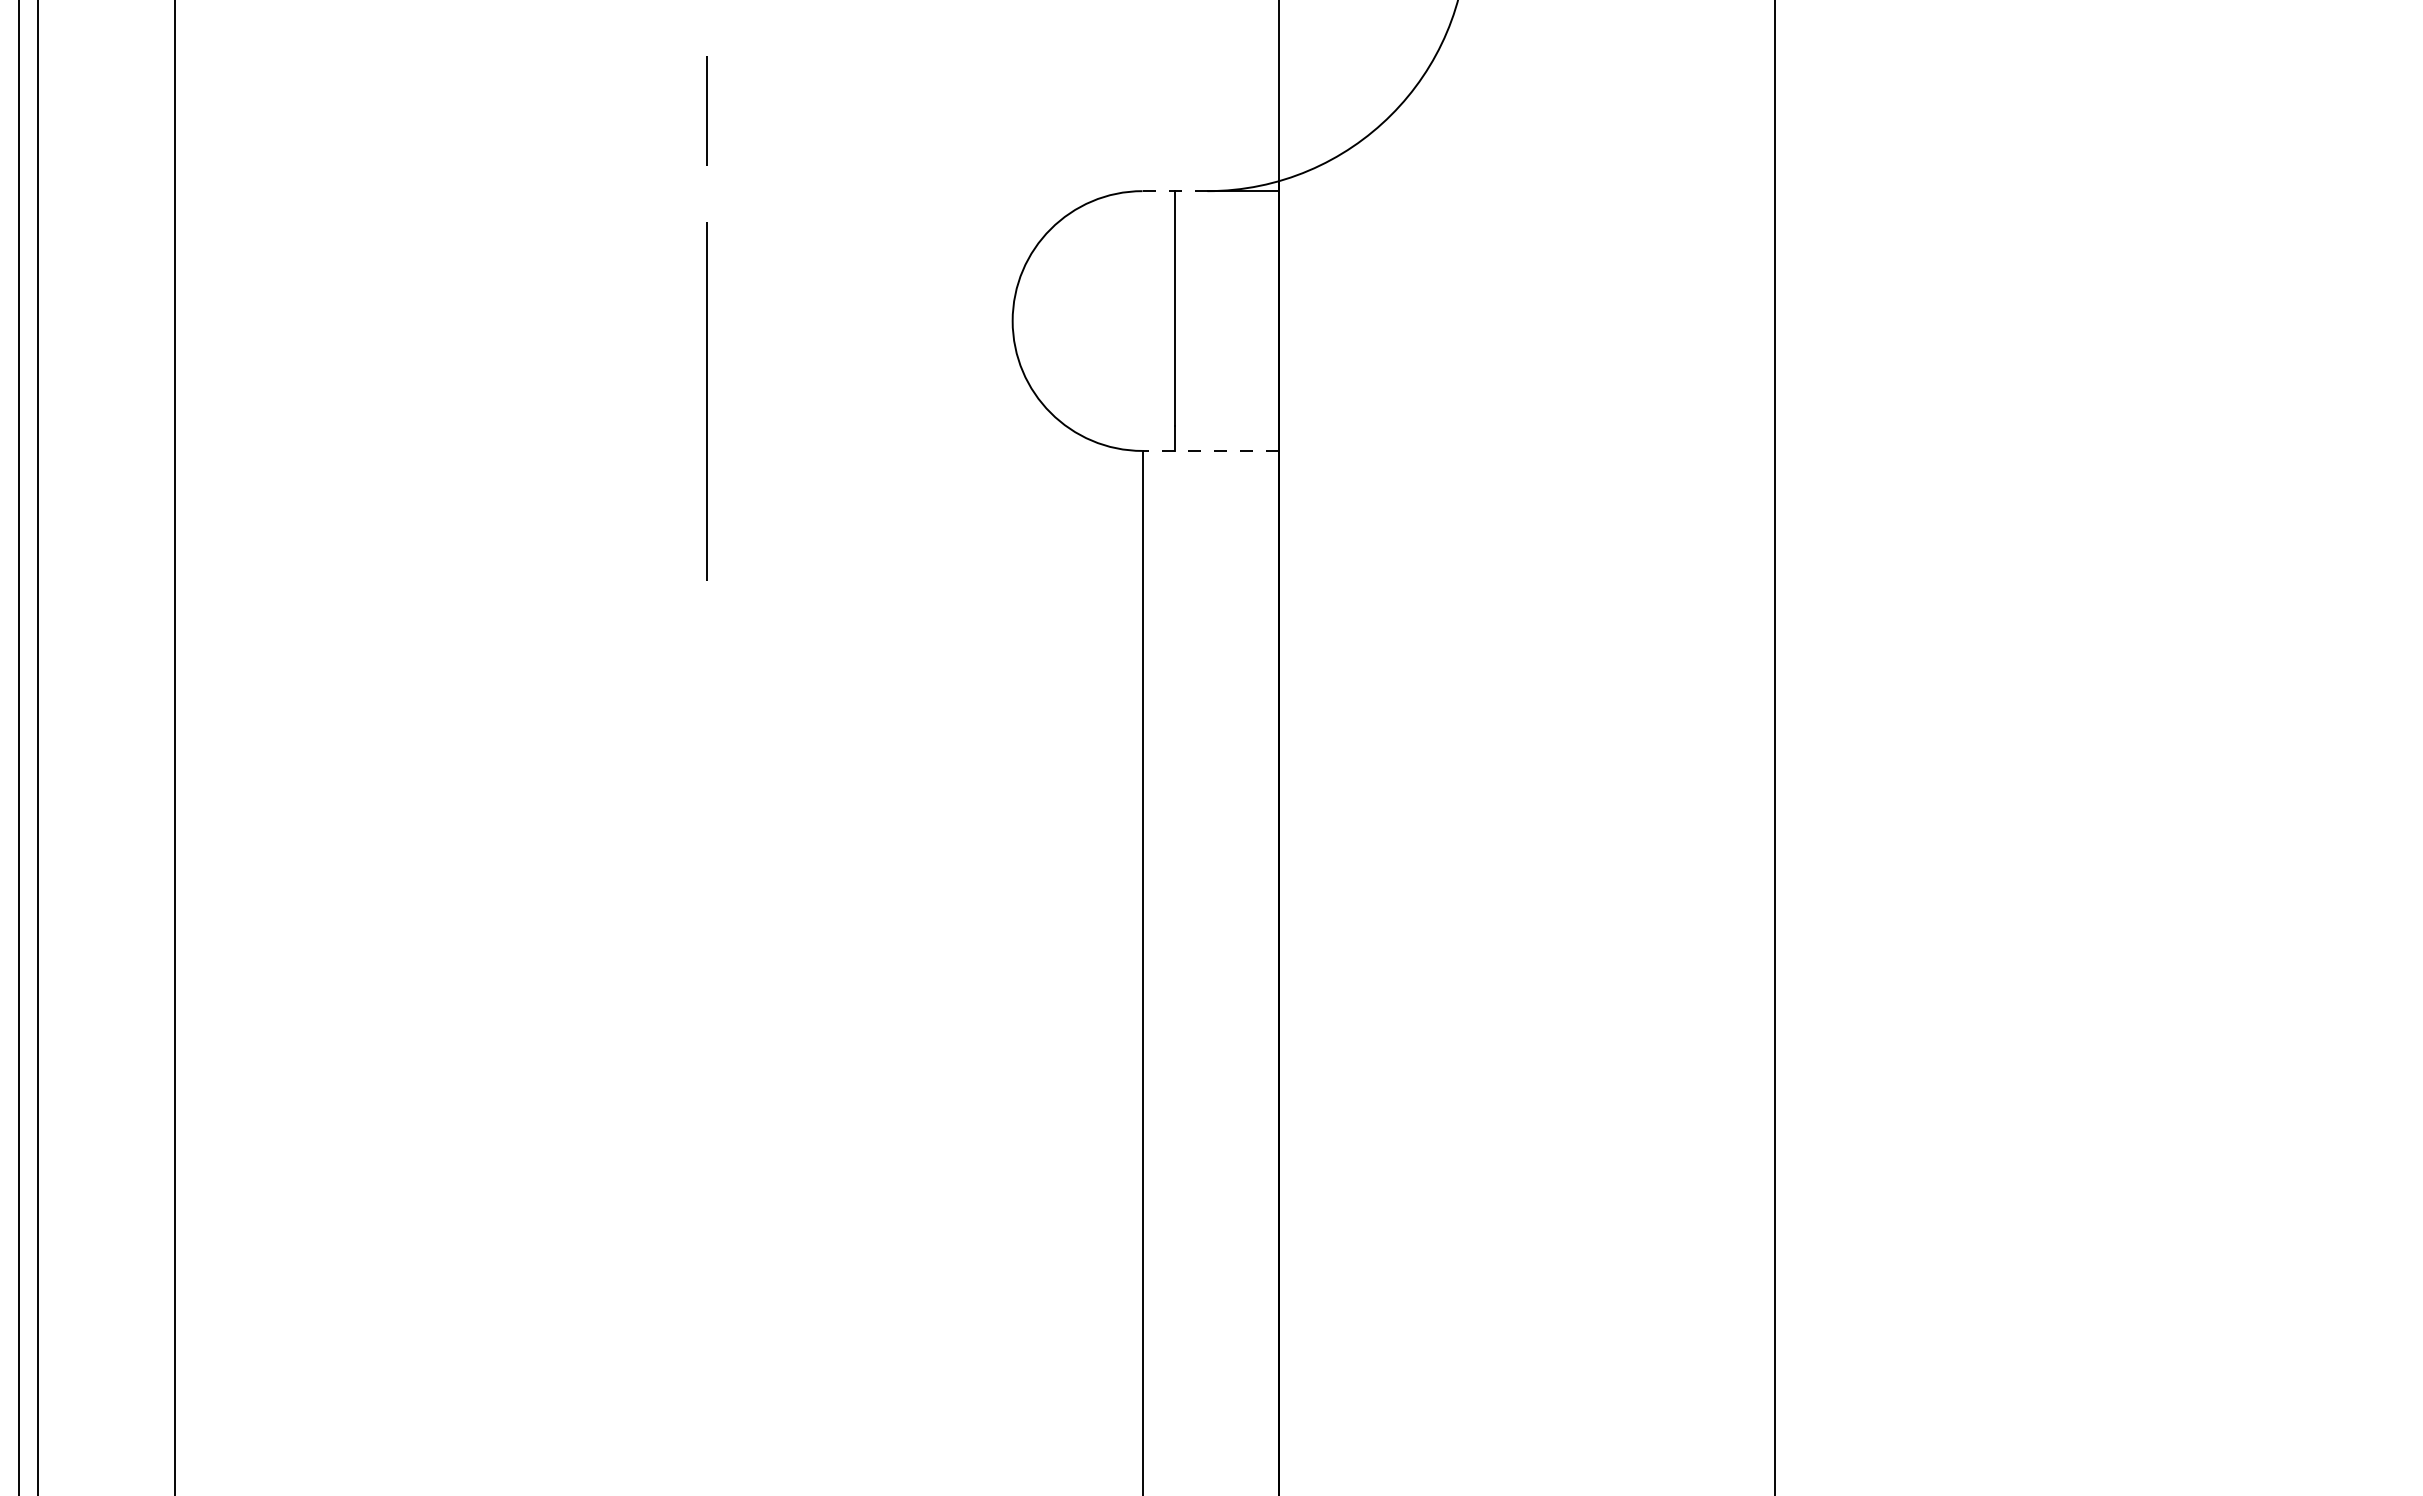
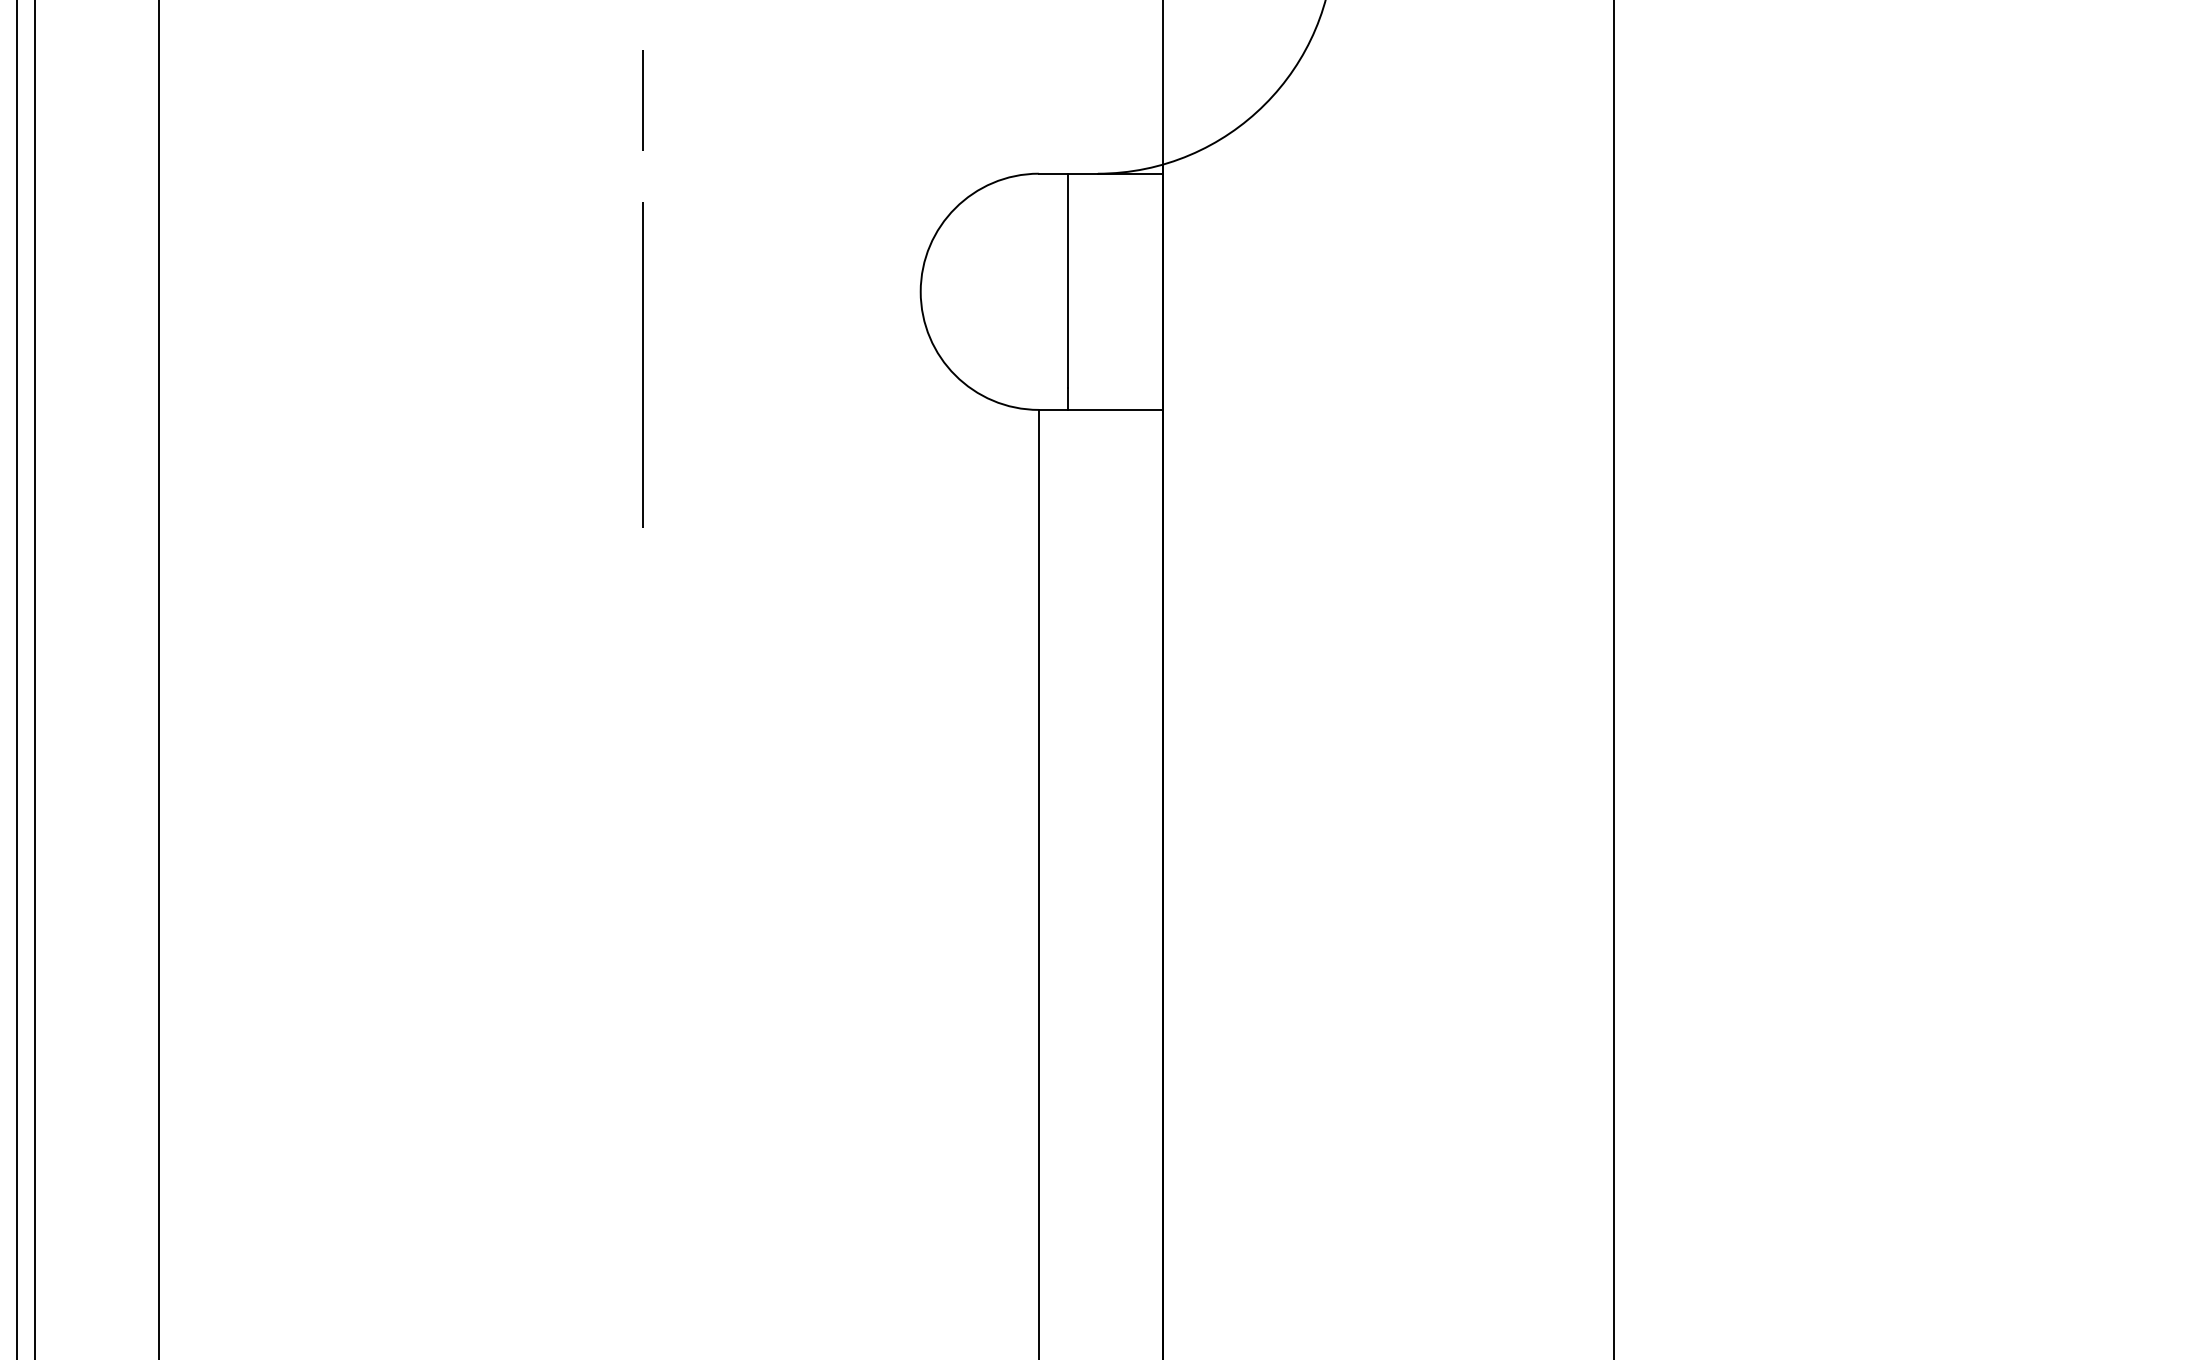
line: (1175, 191) -> (1068, 174), dashed -> solid
line: (1210, 450) -> (1100, 409), dashed -> solid

